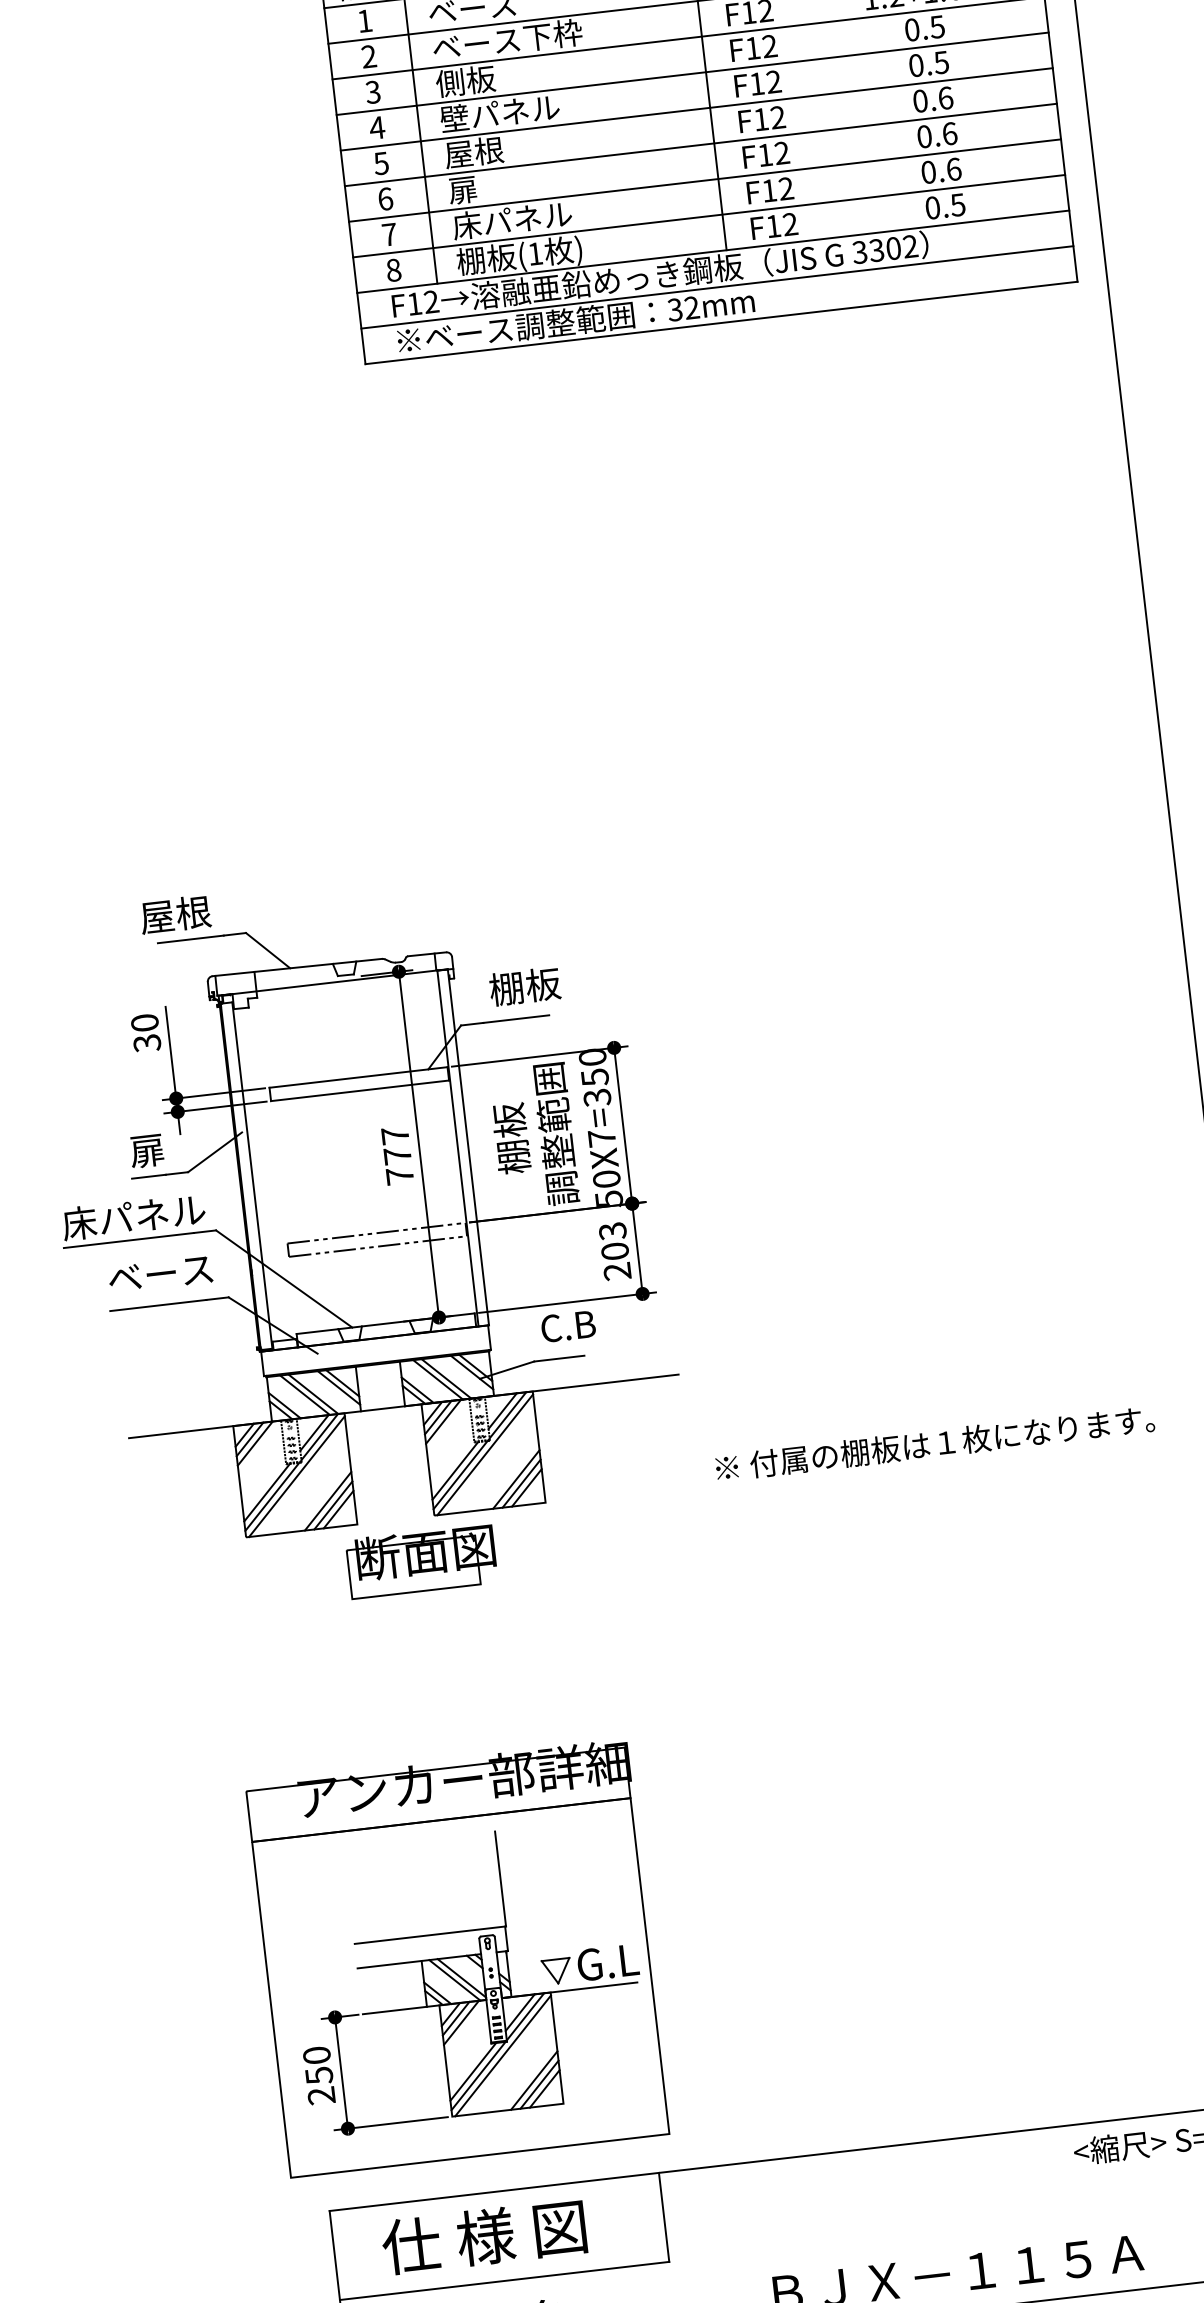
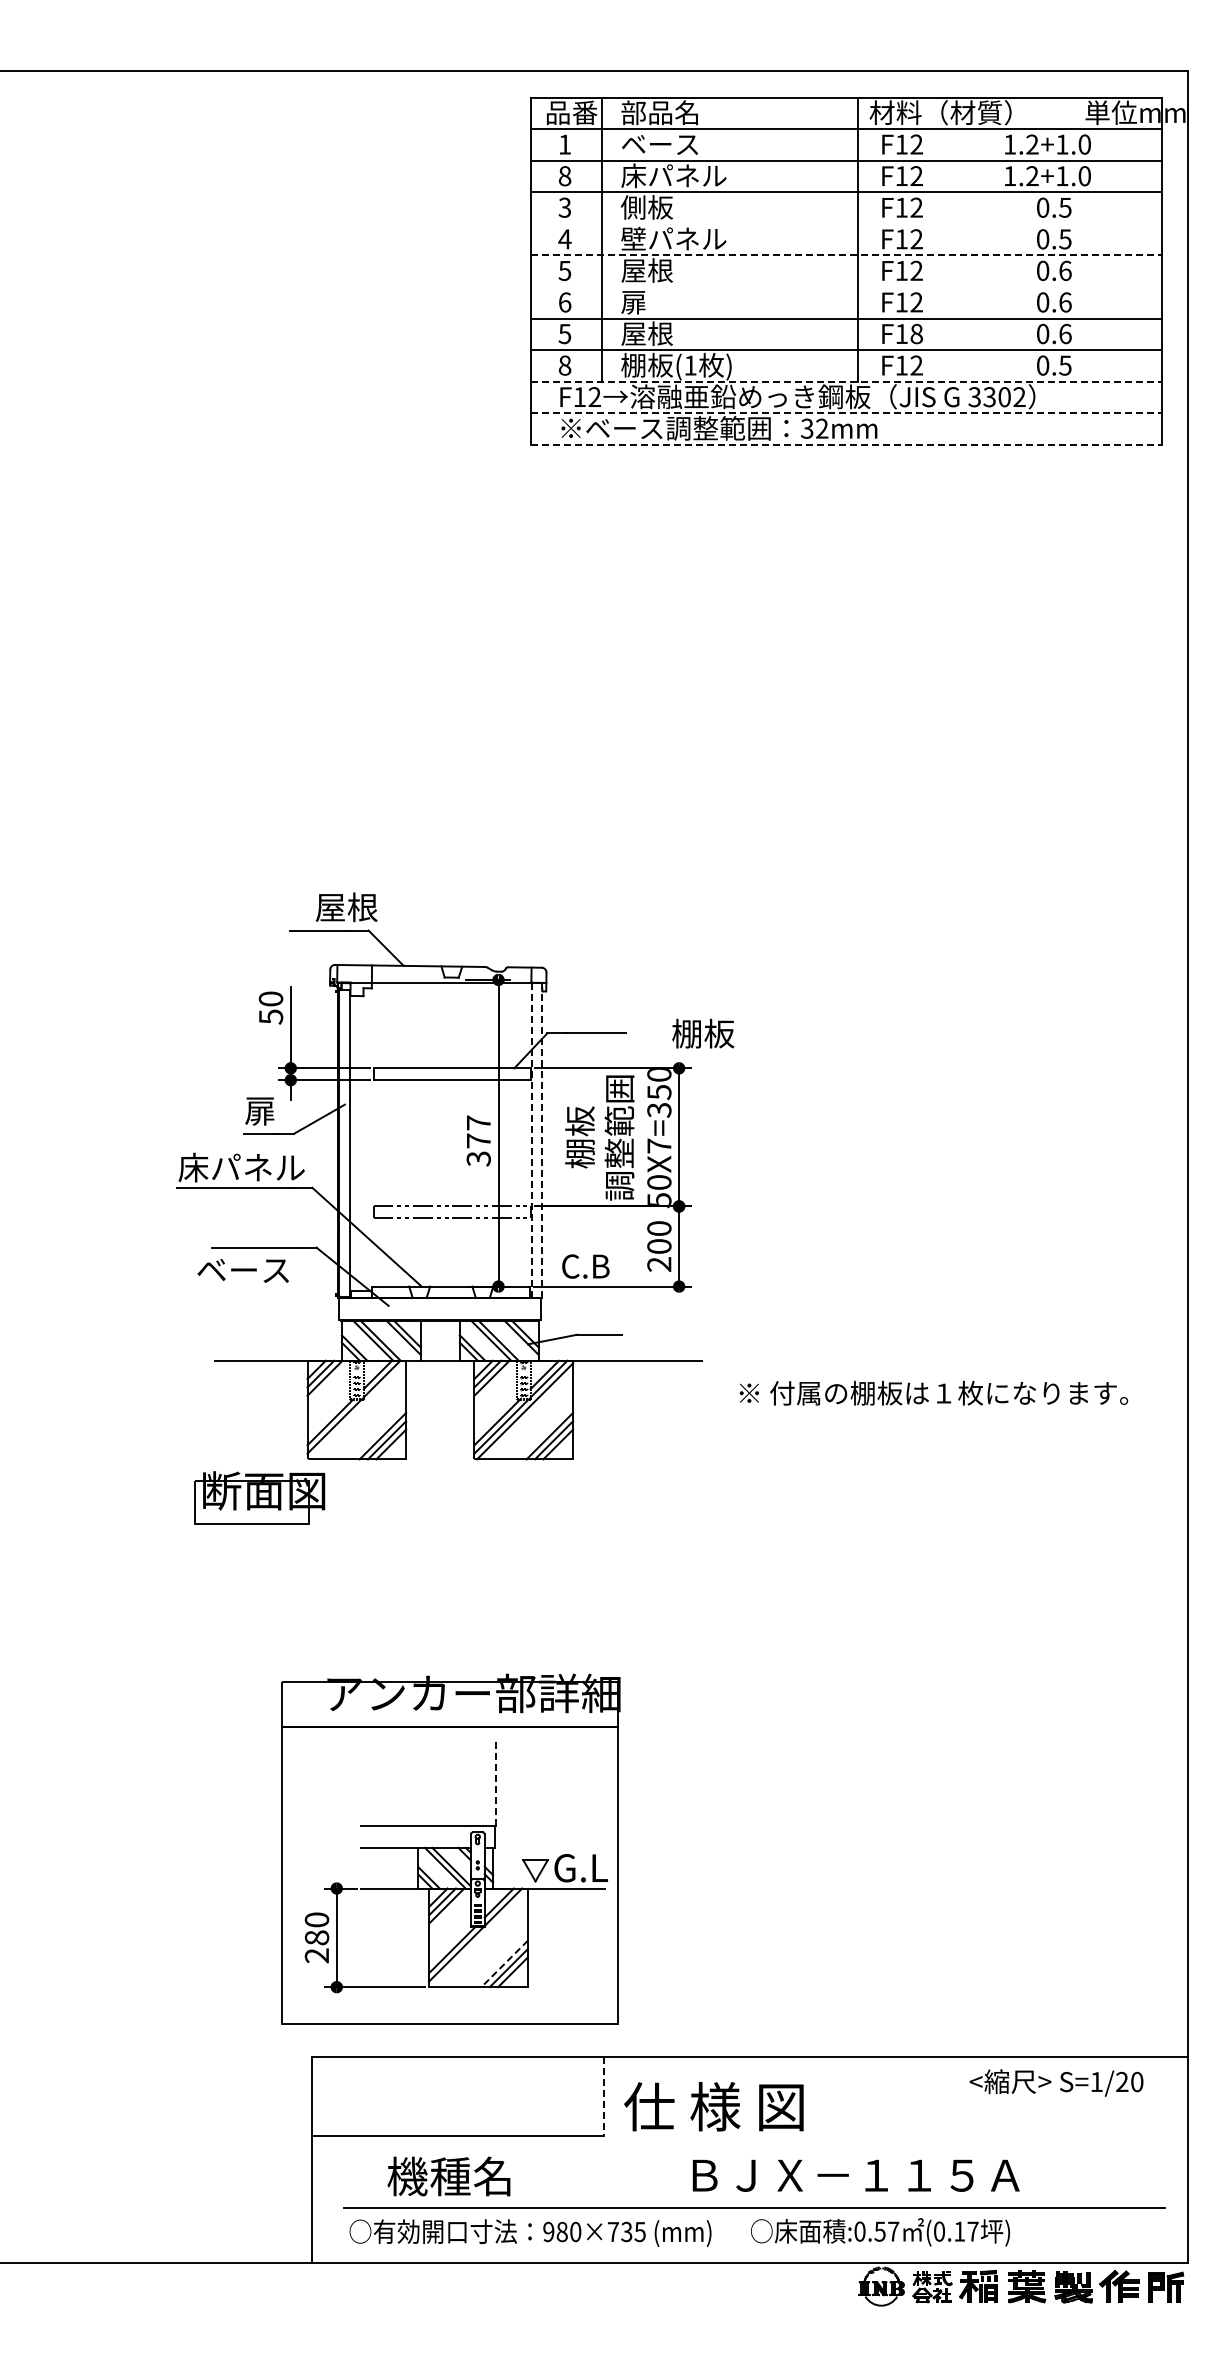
text: (507, 39) -> (687, 175), ベース下枠 -> 床パネル
text: (368, 57) -> (564, 176), 2 -> 8
line: (692, 73) -> (846, 223), removed
line: (696, 109) -> (846, 255), solid -> dashed
line: (701, 145) -> (846, 287), removed
text: (785, 188) -> (916, 333), F12 -> F18
text: (511, 219) -> (673, 333), 床パネル -> 屋根
text: (389, 235) -> (564, 334), 7 -> 5
line: (713, 251) -> (846, 381), solid -> dashed
line: (717, 287) -> (846, 413), solid -> dashed
line: (721, 322) -> (846, 444), solid -> dashed
text: (175, 914) -> (346, 907), moved
text: (525, 986) -> (703, 1033), moved
text: (146, 1042) -> (270, 1016), 30 -> 50
line: (468, 1147) -> (541, 1140), solid -> dashed
line: (458, 1148) -> (532, 1140), solid -> dashed
text: (399, 1175) -> (478, 1158), 777 -> 377
text: (612, 1231) -> (659, 1228), 203 -> 200
text: (159, 1274) -> (242, 1270), moved
text: (567, 1326) -> (585, 1266), moved
text: (934, 1442) -> (933, 1392), moved
line: (297, 1476) -> (358, 1411), removed
part: (421, 1560) -> (259, 1497), moved
line: (500, 1878) -> (495, 1783), solid -> dashed
line: (502, 2056) -> (479, 1939), removed
text: (318, 2075) -> (316, 1937), 250 -> 280
line: (534, 2080) -> (504, 1963), solid -> dashed
line: (664, 2218) -> (604, 2097), solid -> dashed
text: (483, 2236) -> (713, 2106), moved

